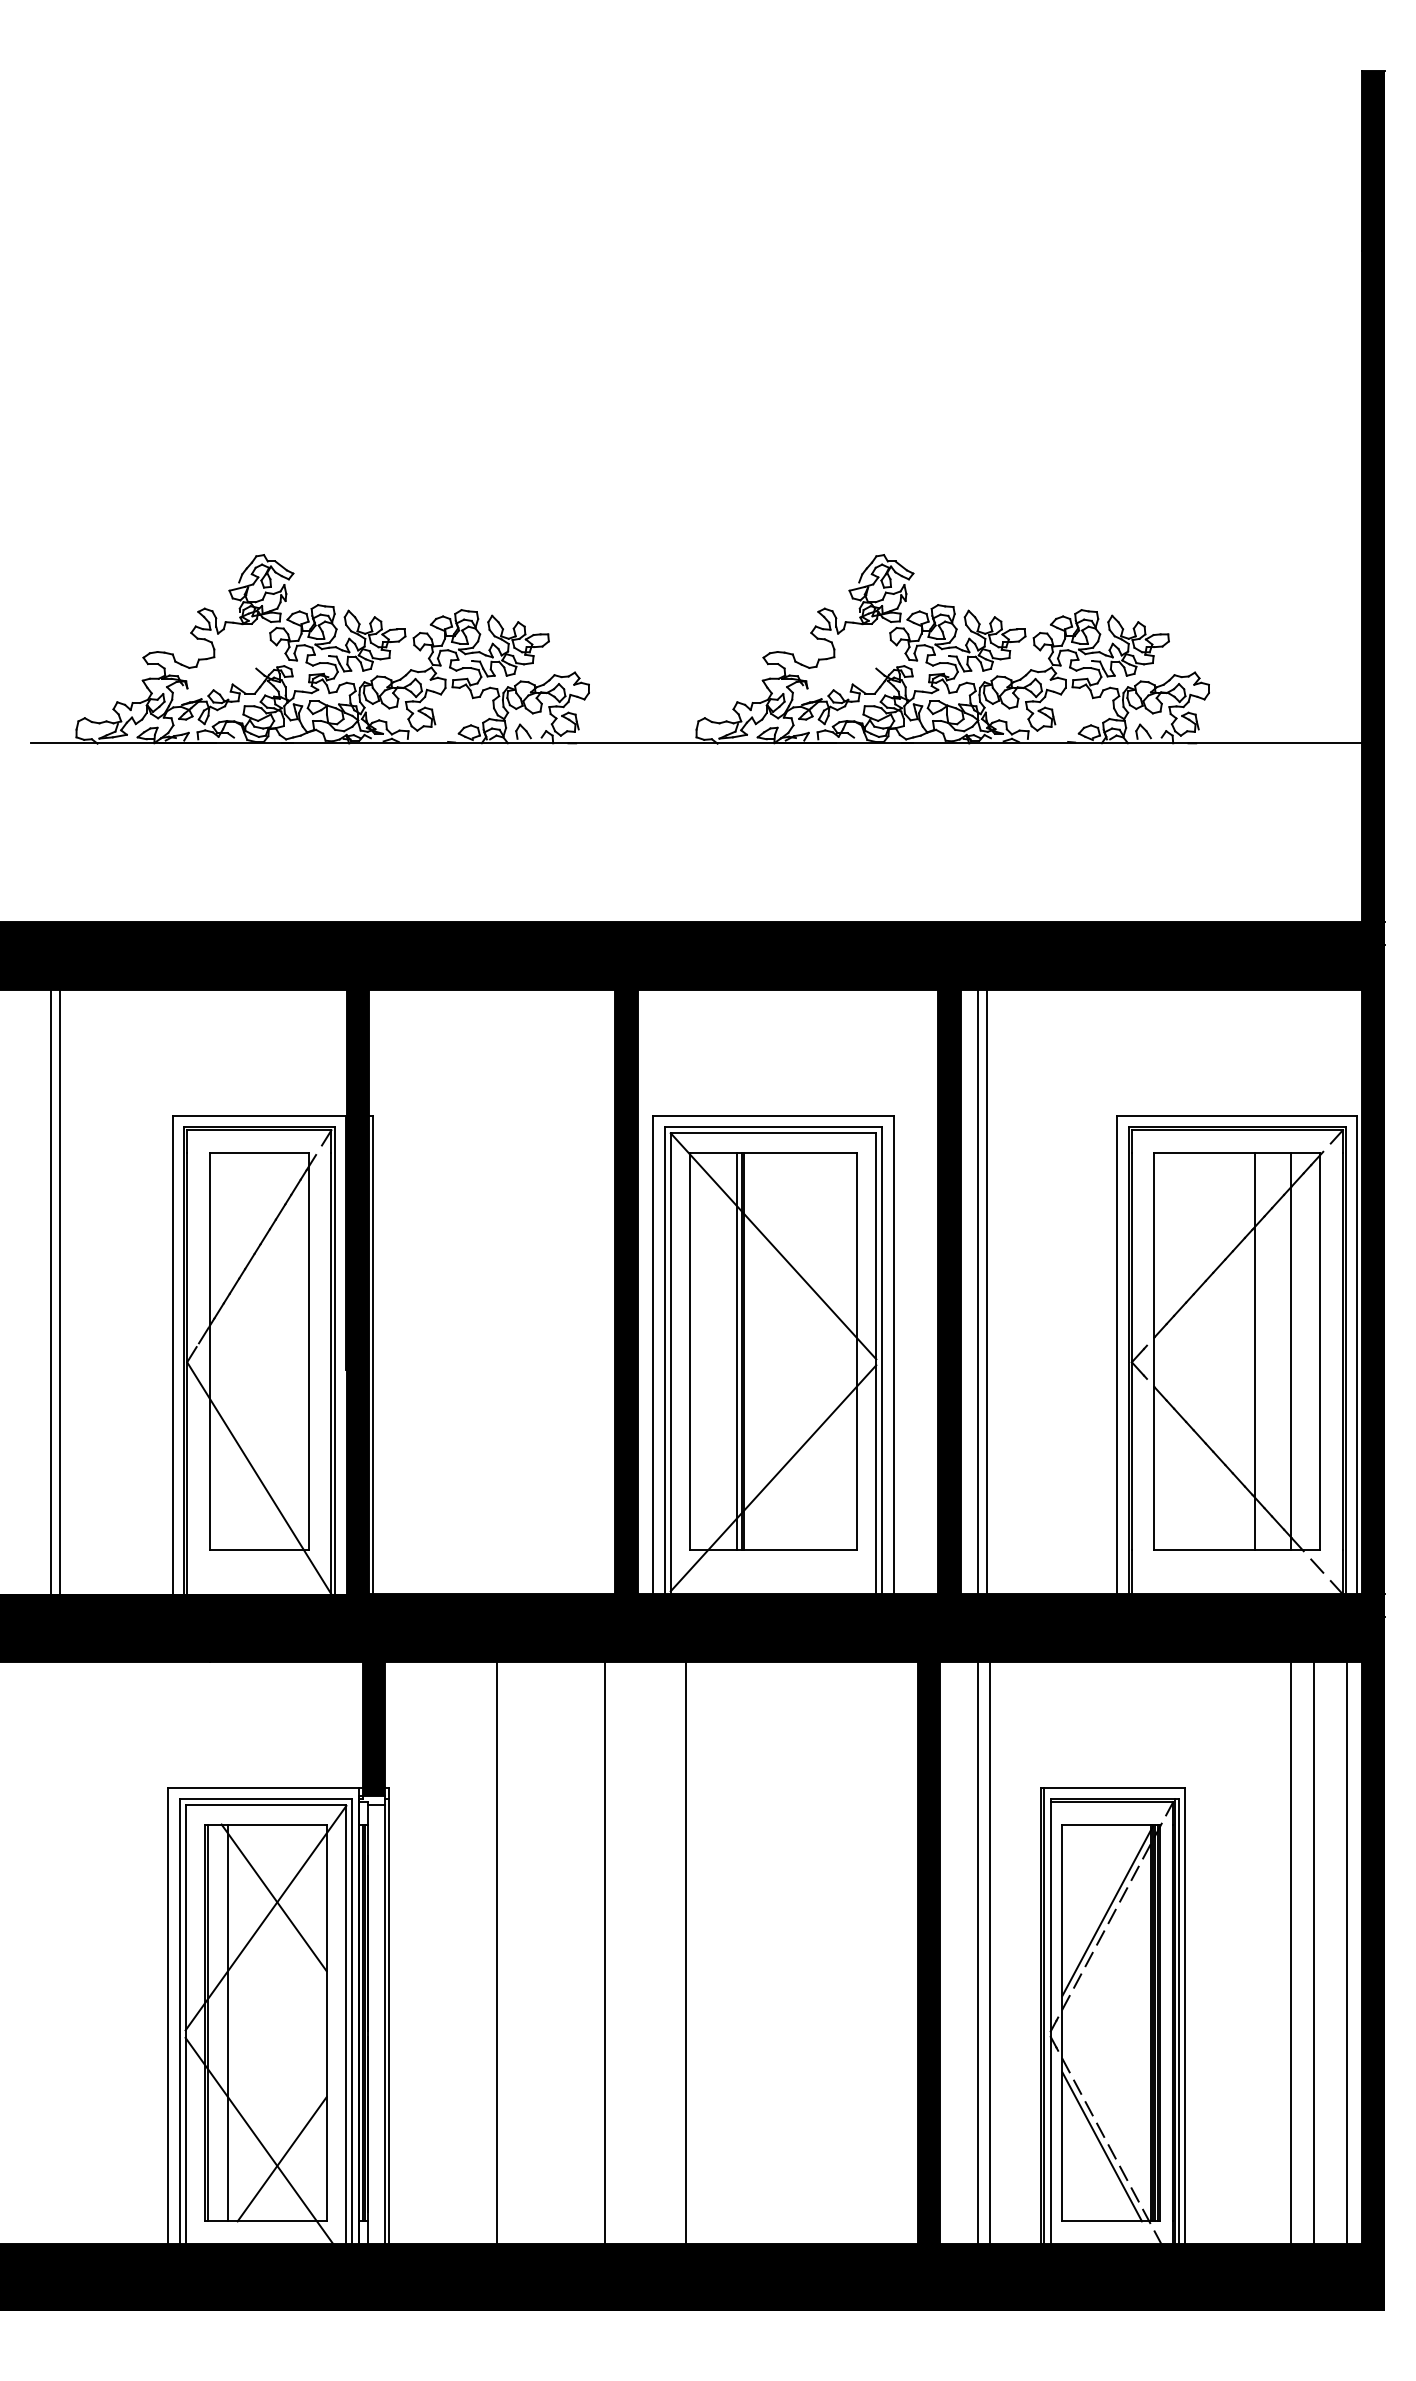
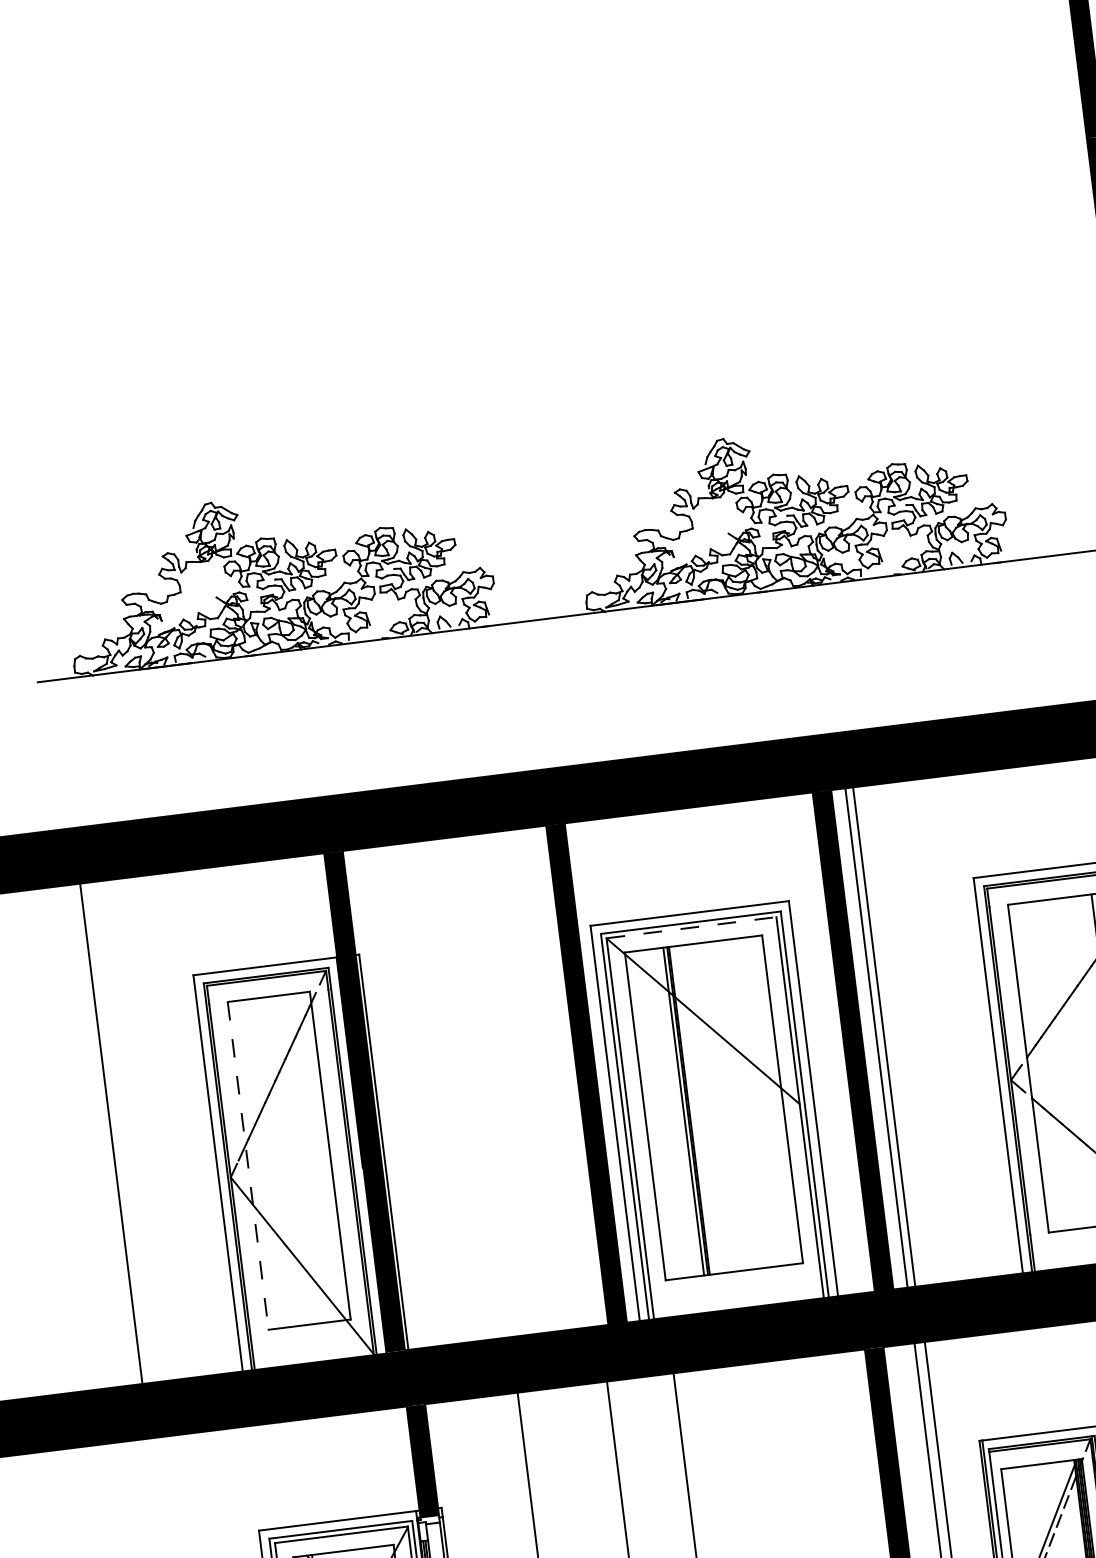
line: (773, 1132) -> (691, 927), solid -> dashed
line: (60, 1302) -> (120, 1141), removed
line: (209, 1351) -> (248, 1166), solid -> dashed
line: (773, 1478) -> (727, 1213), removed

